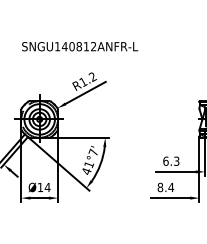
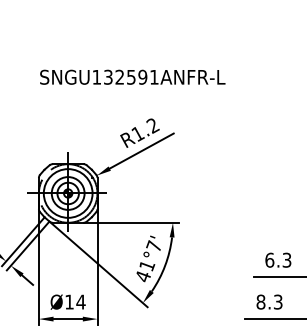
text: (78, 46) -> (130, 77), SNGU140812ANFR-L -> SNGU132591ANFR-L
text: (171, 187) -> (278, 302), 8.4 -> 8.3

